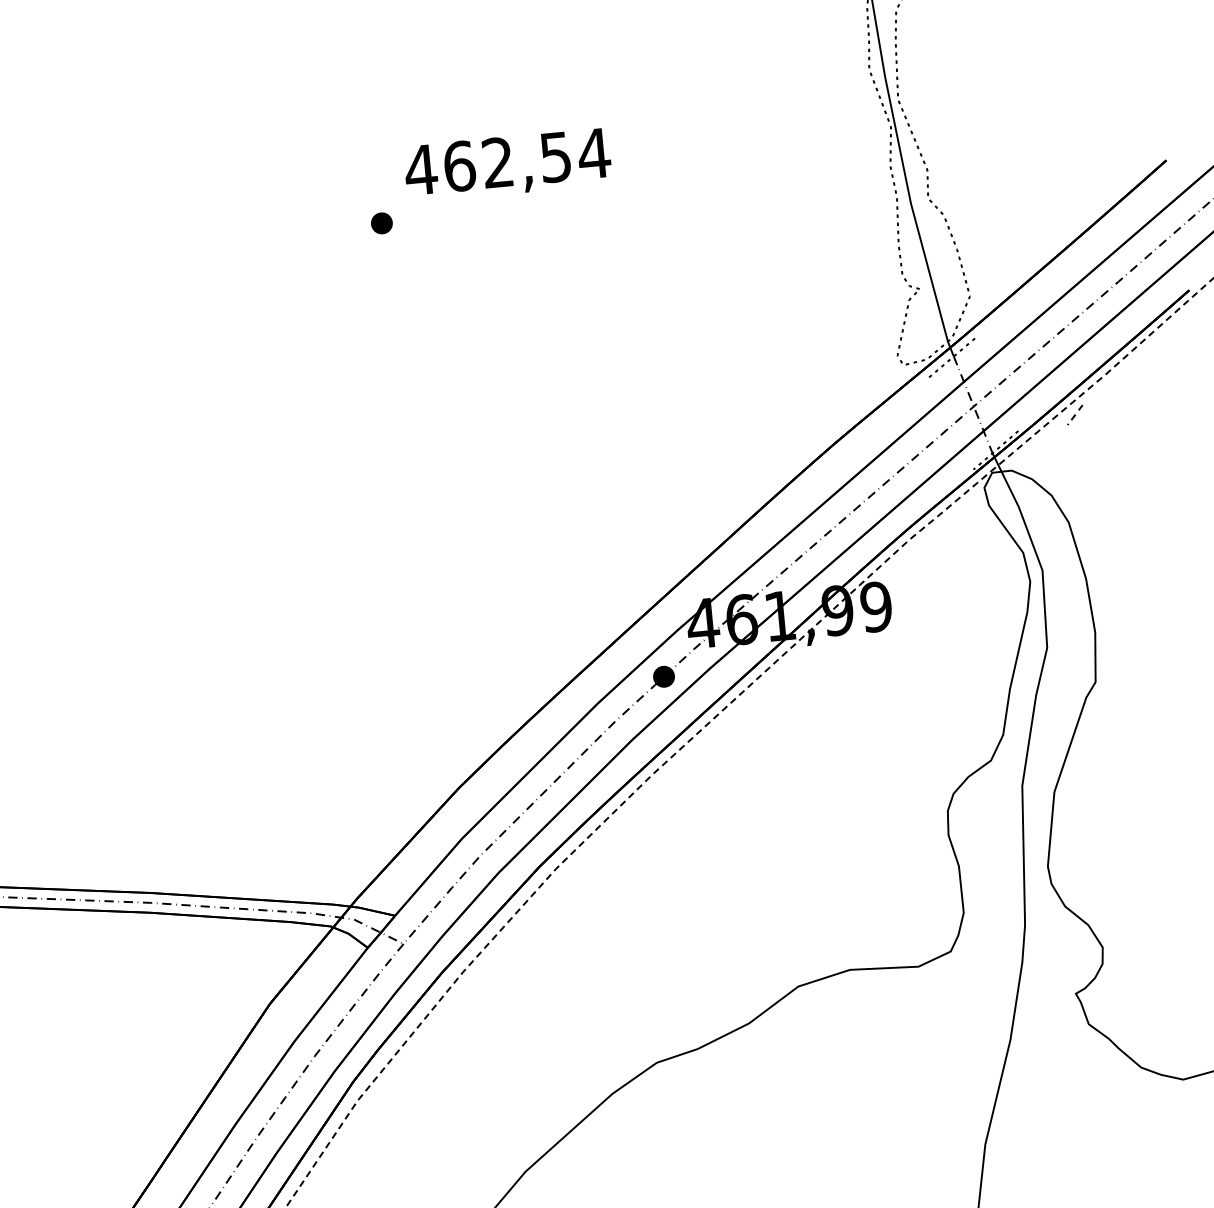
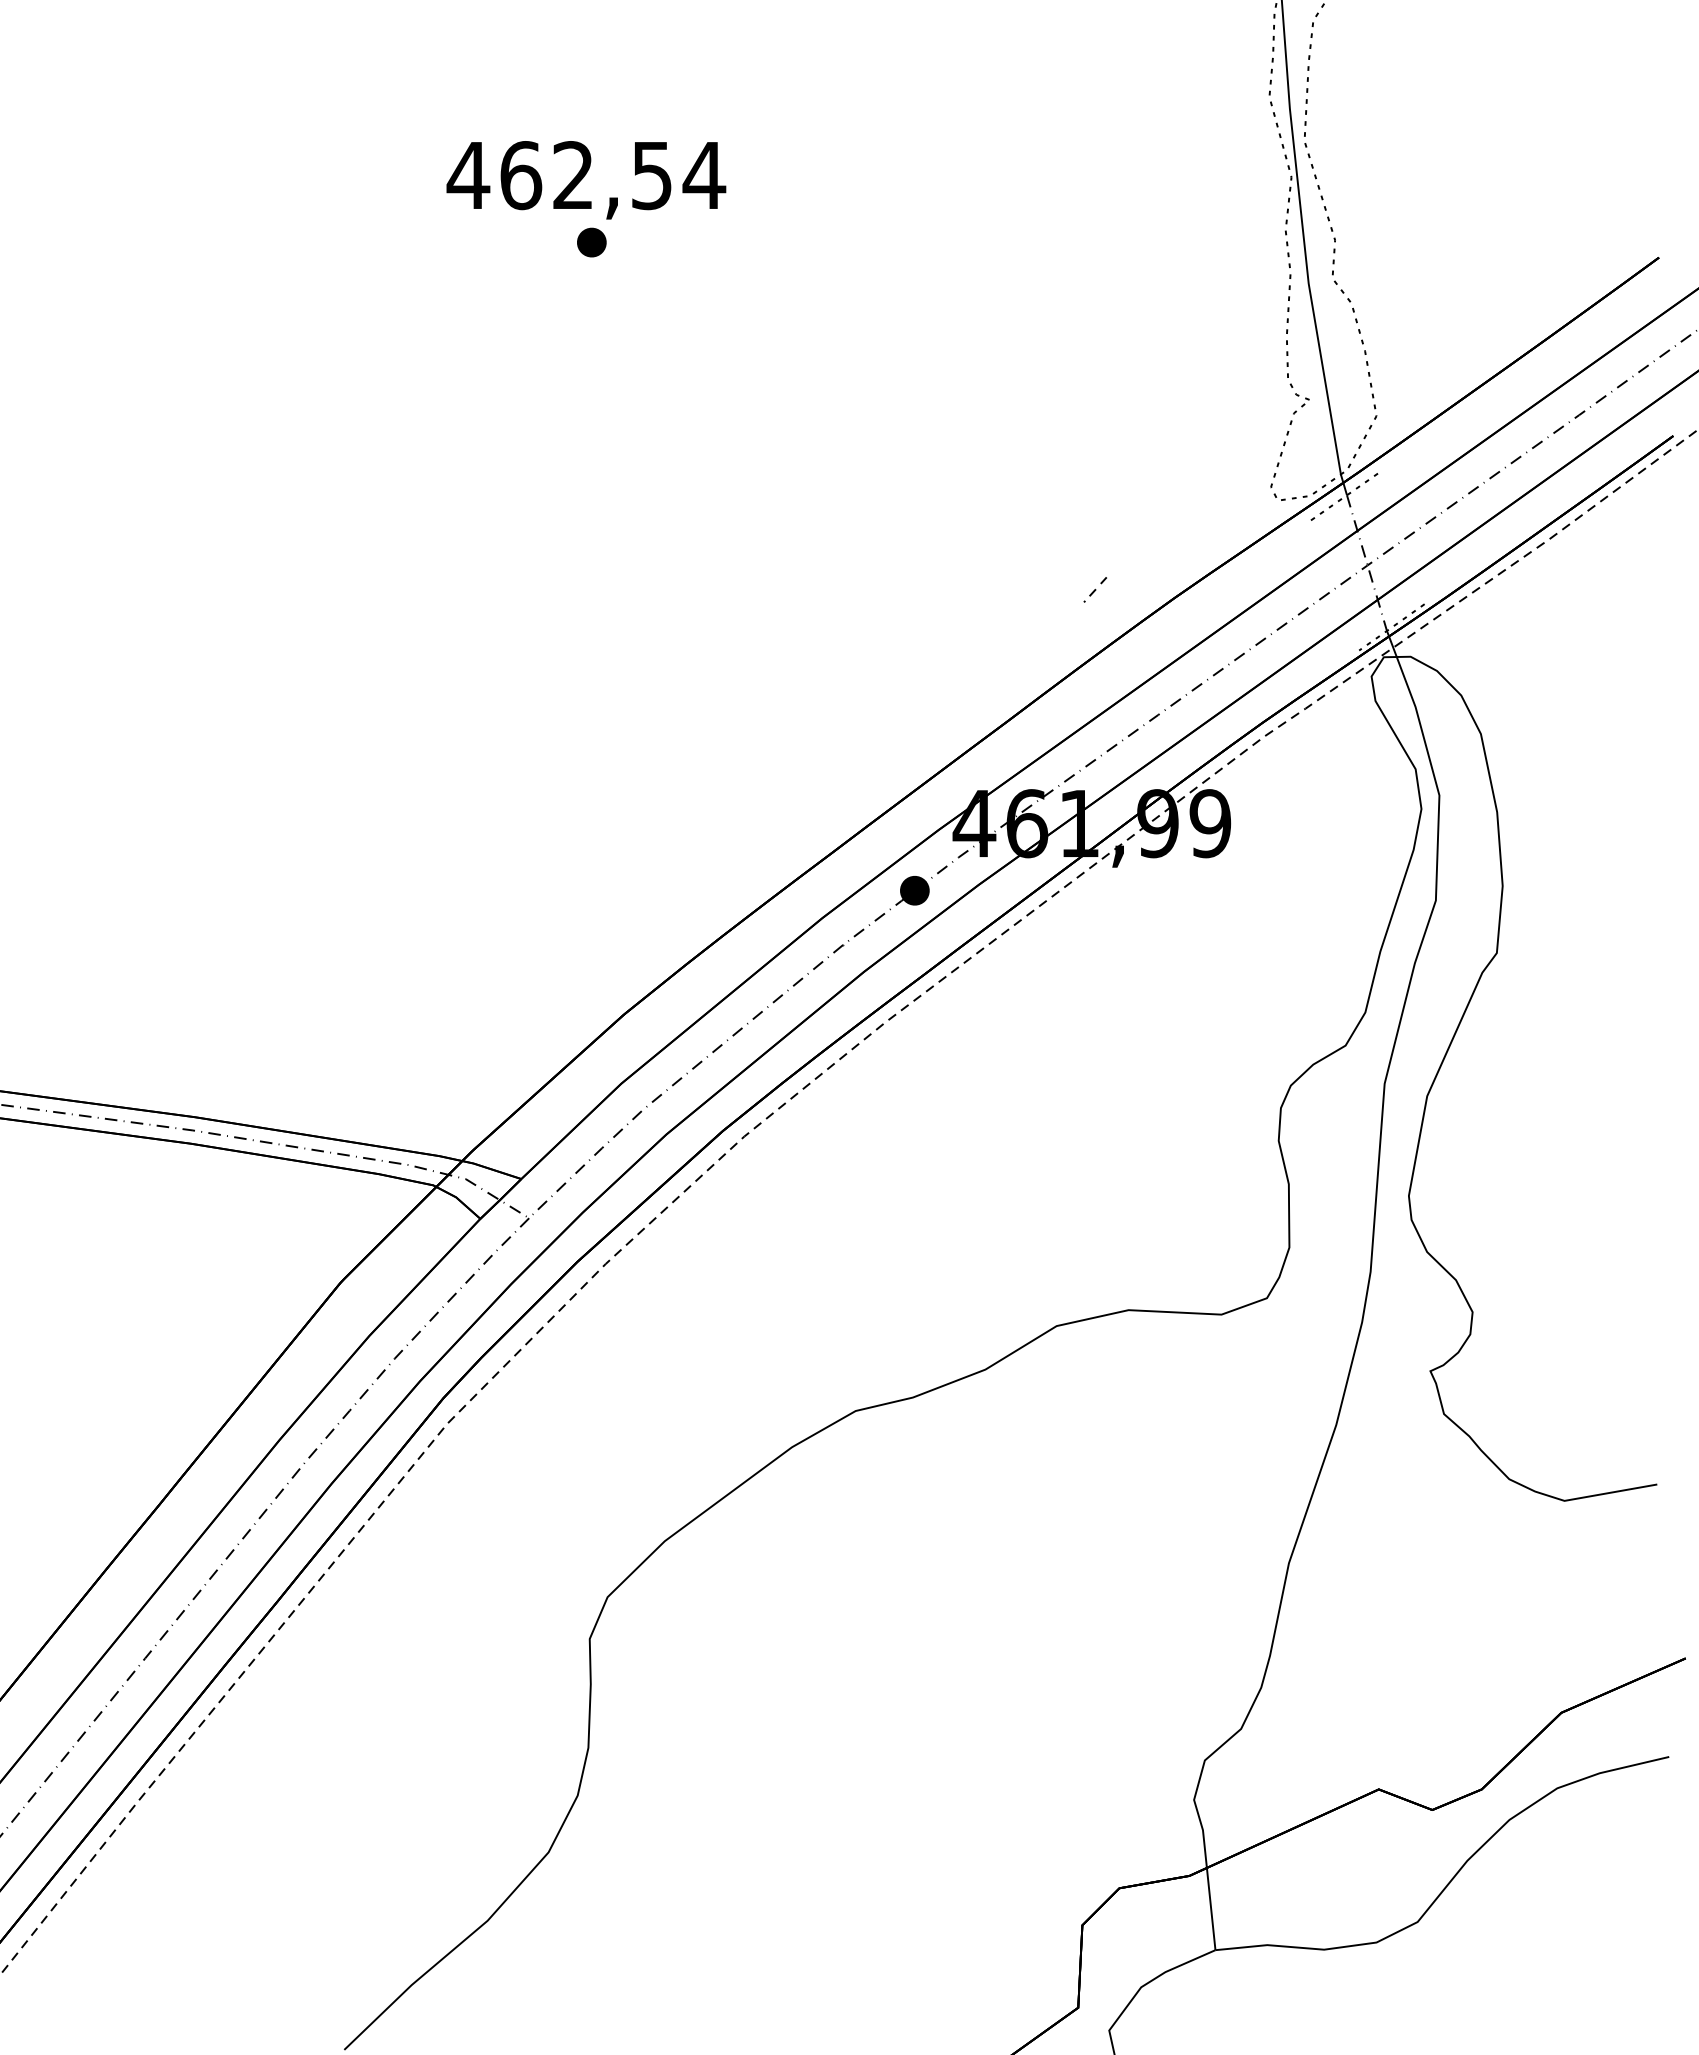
text: (508, 165) -> (586, 180), moved
part: (1074, 414) -> (1094, 589), moved

